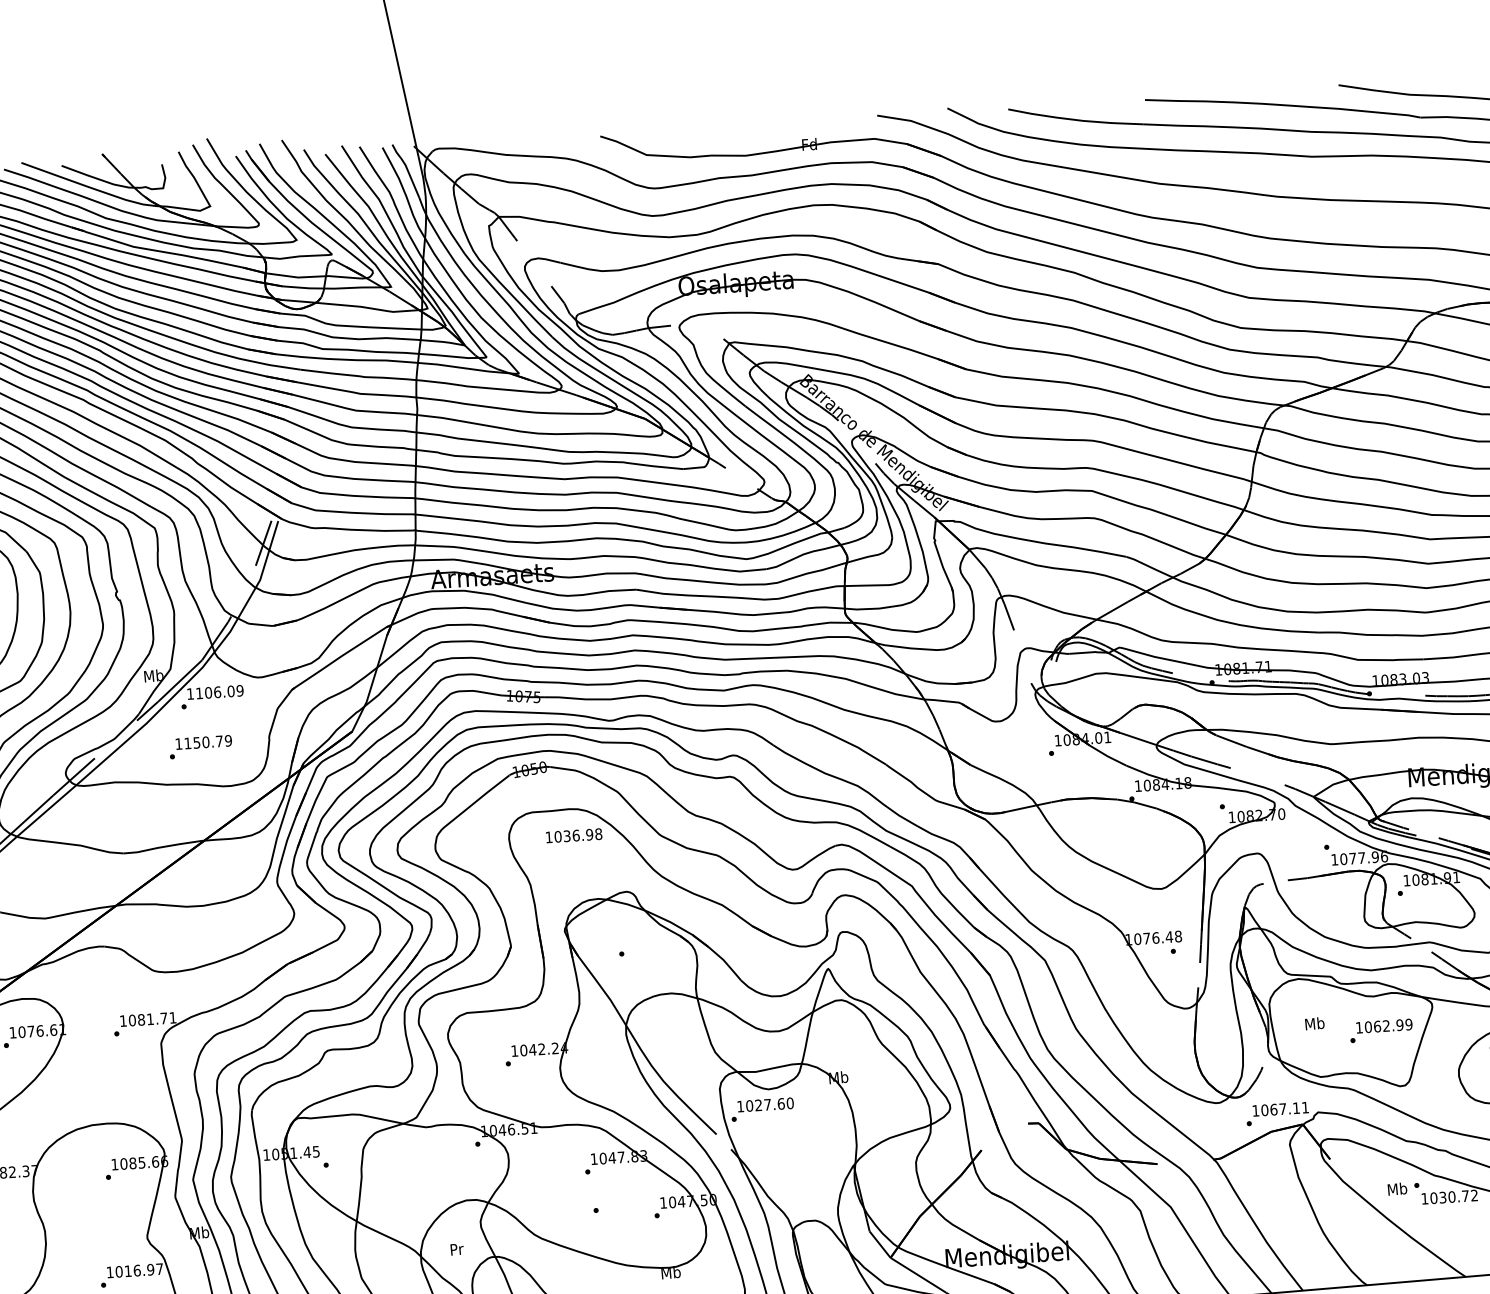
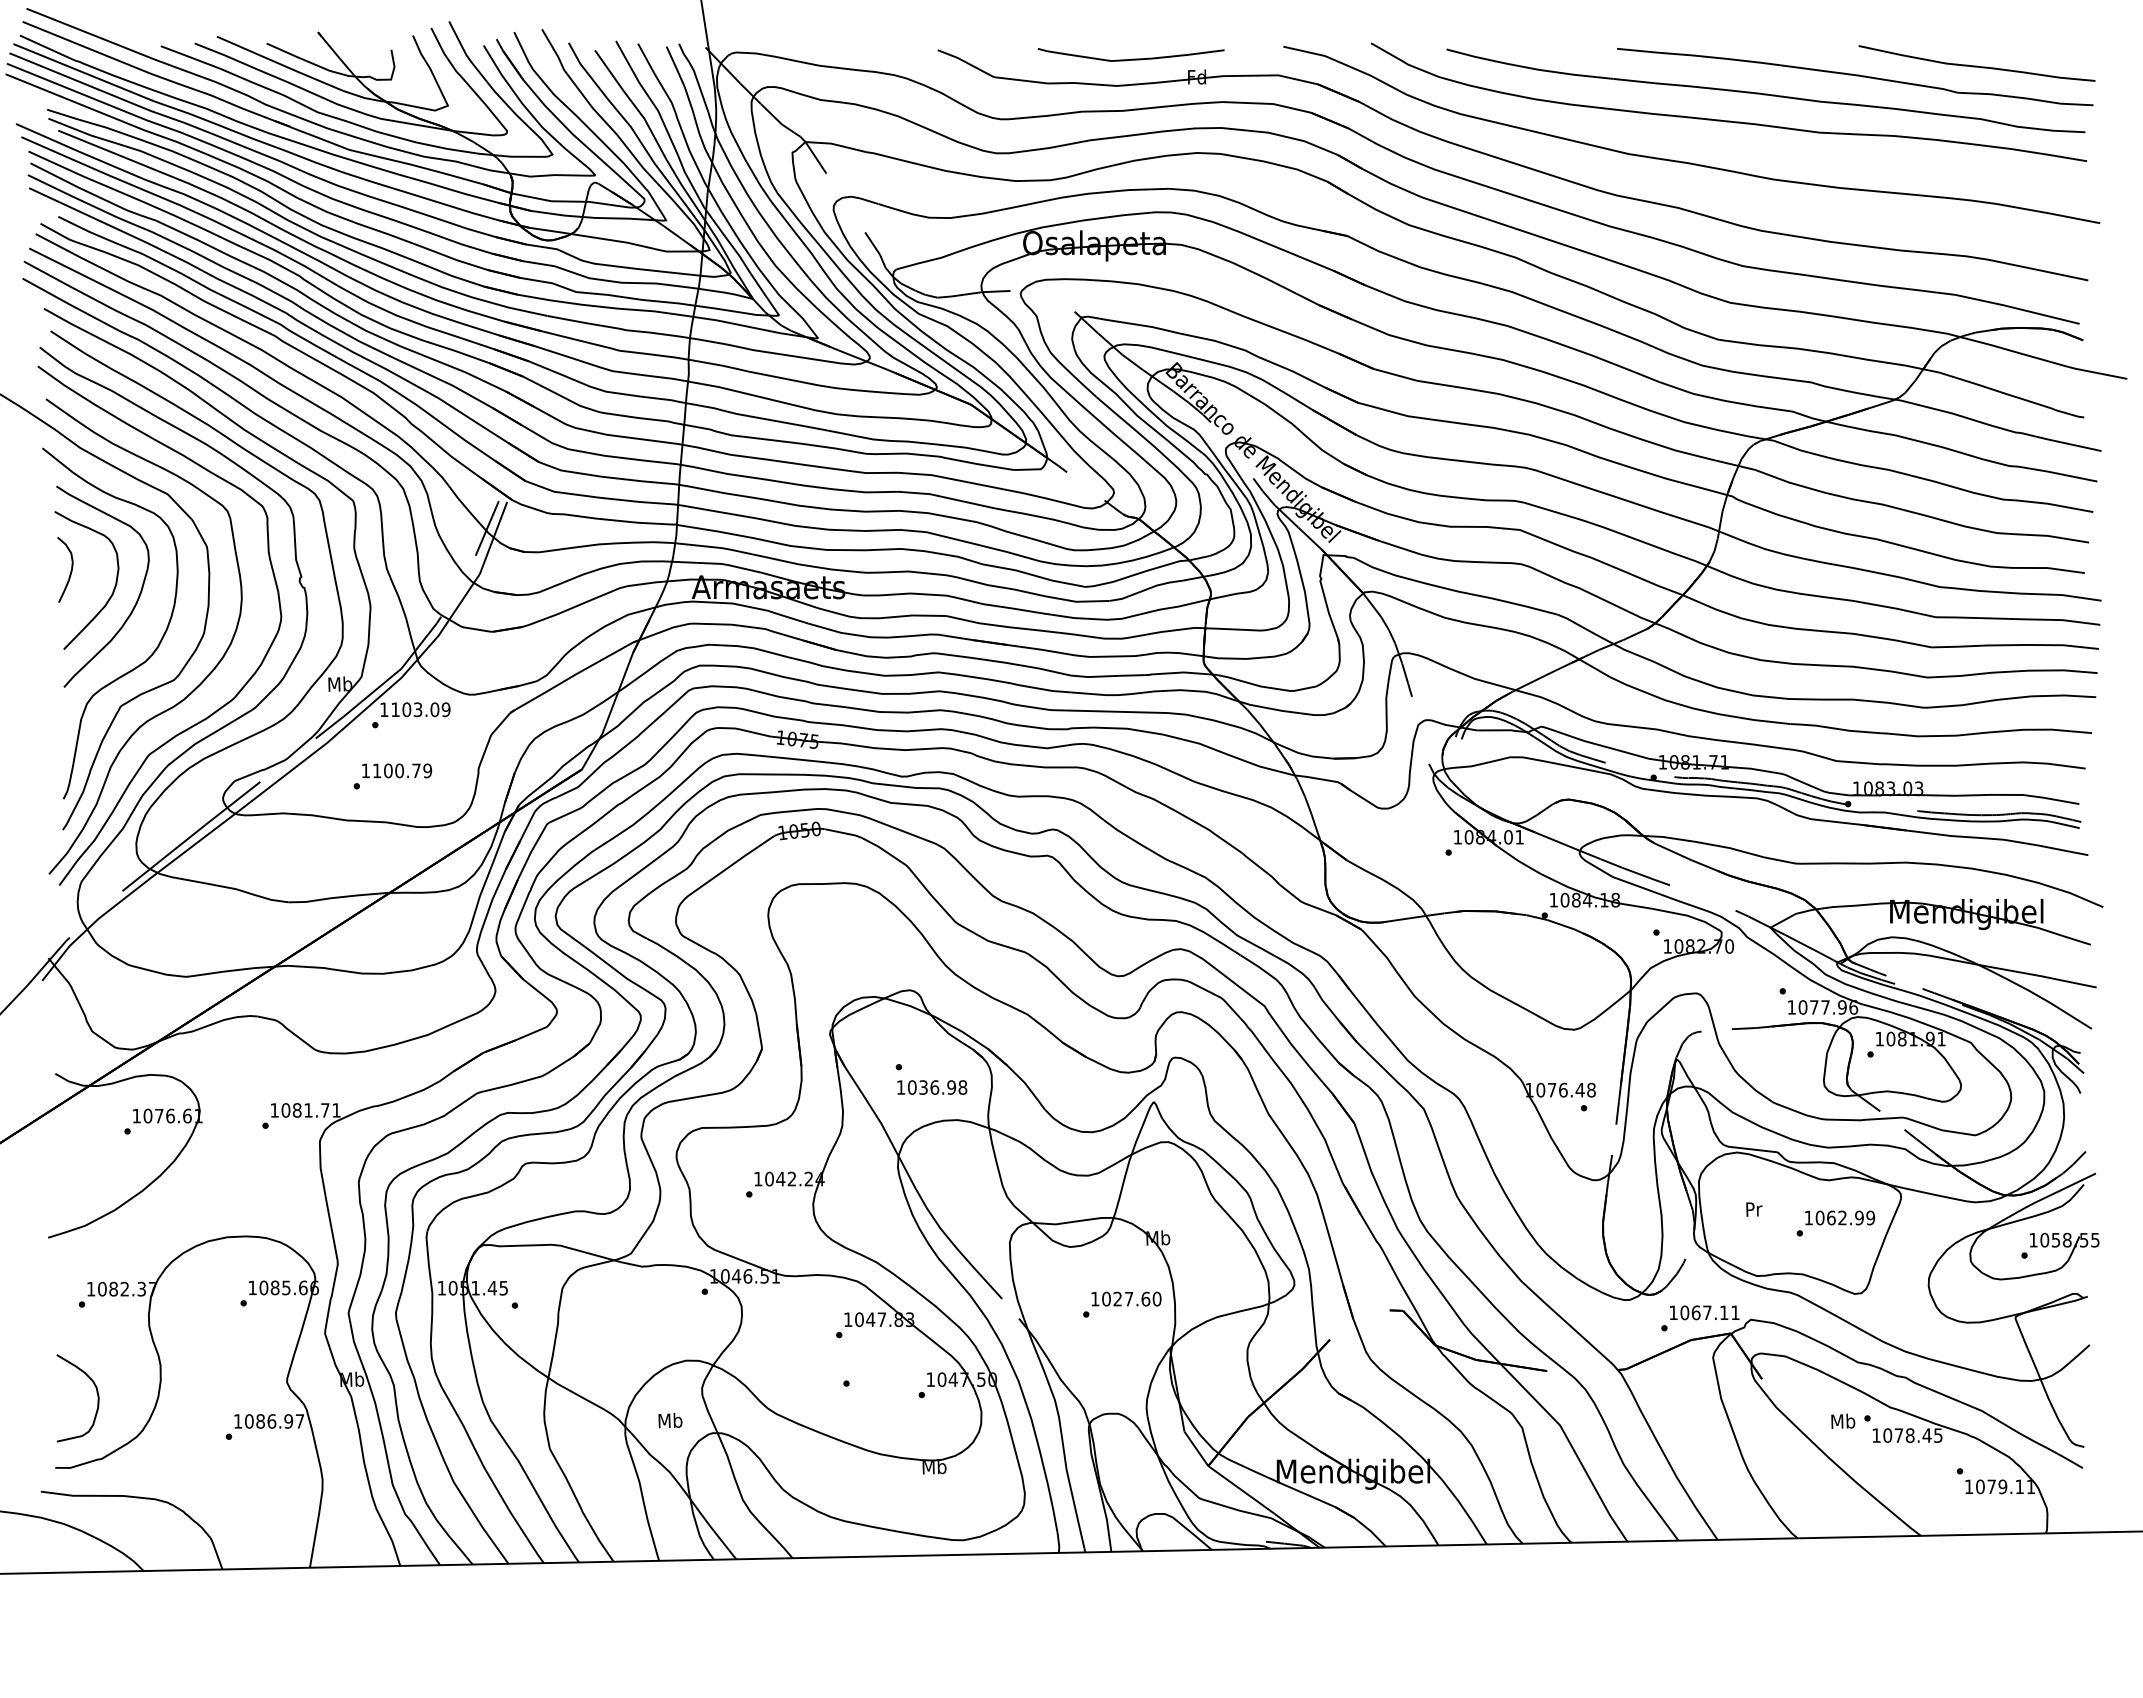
curve: (756, 132) -> (1132, 58), added
text: (217, 692) -> (417, 709), 1106.09 -> 1103.09
text: (197, 742) -> (388, 770), 1150.79 -> 1100.79
text: (574, 835) -> (932, 1087), moved
text: (1314, 1023) -> (1753, 1208), Mb -> Pr
text: (762, 1109) -> (1122, 1304), moved
text: (1458, 1196) -> (1918, 1435), 1030.72 -> 1078.45
text: (456, 1249) -> (670, 1420), Pr -> Mb
text: (128, 1271) -> (260, 1421), 1016.97 -> 1086.97

